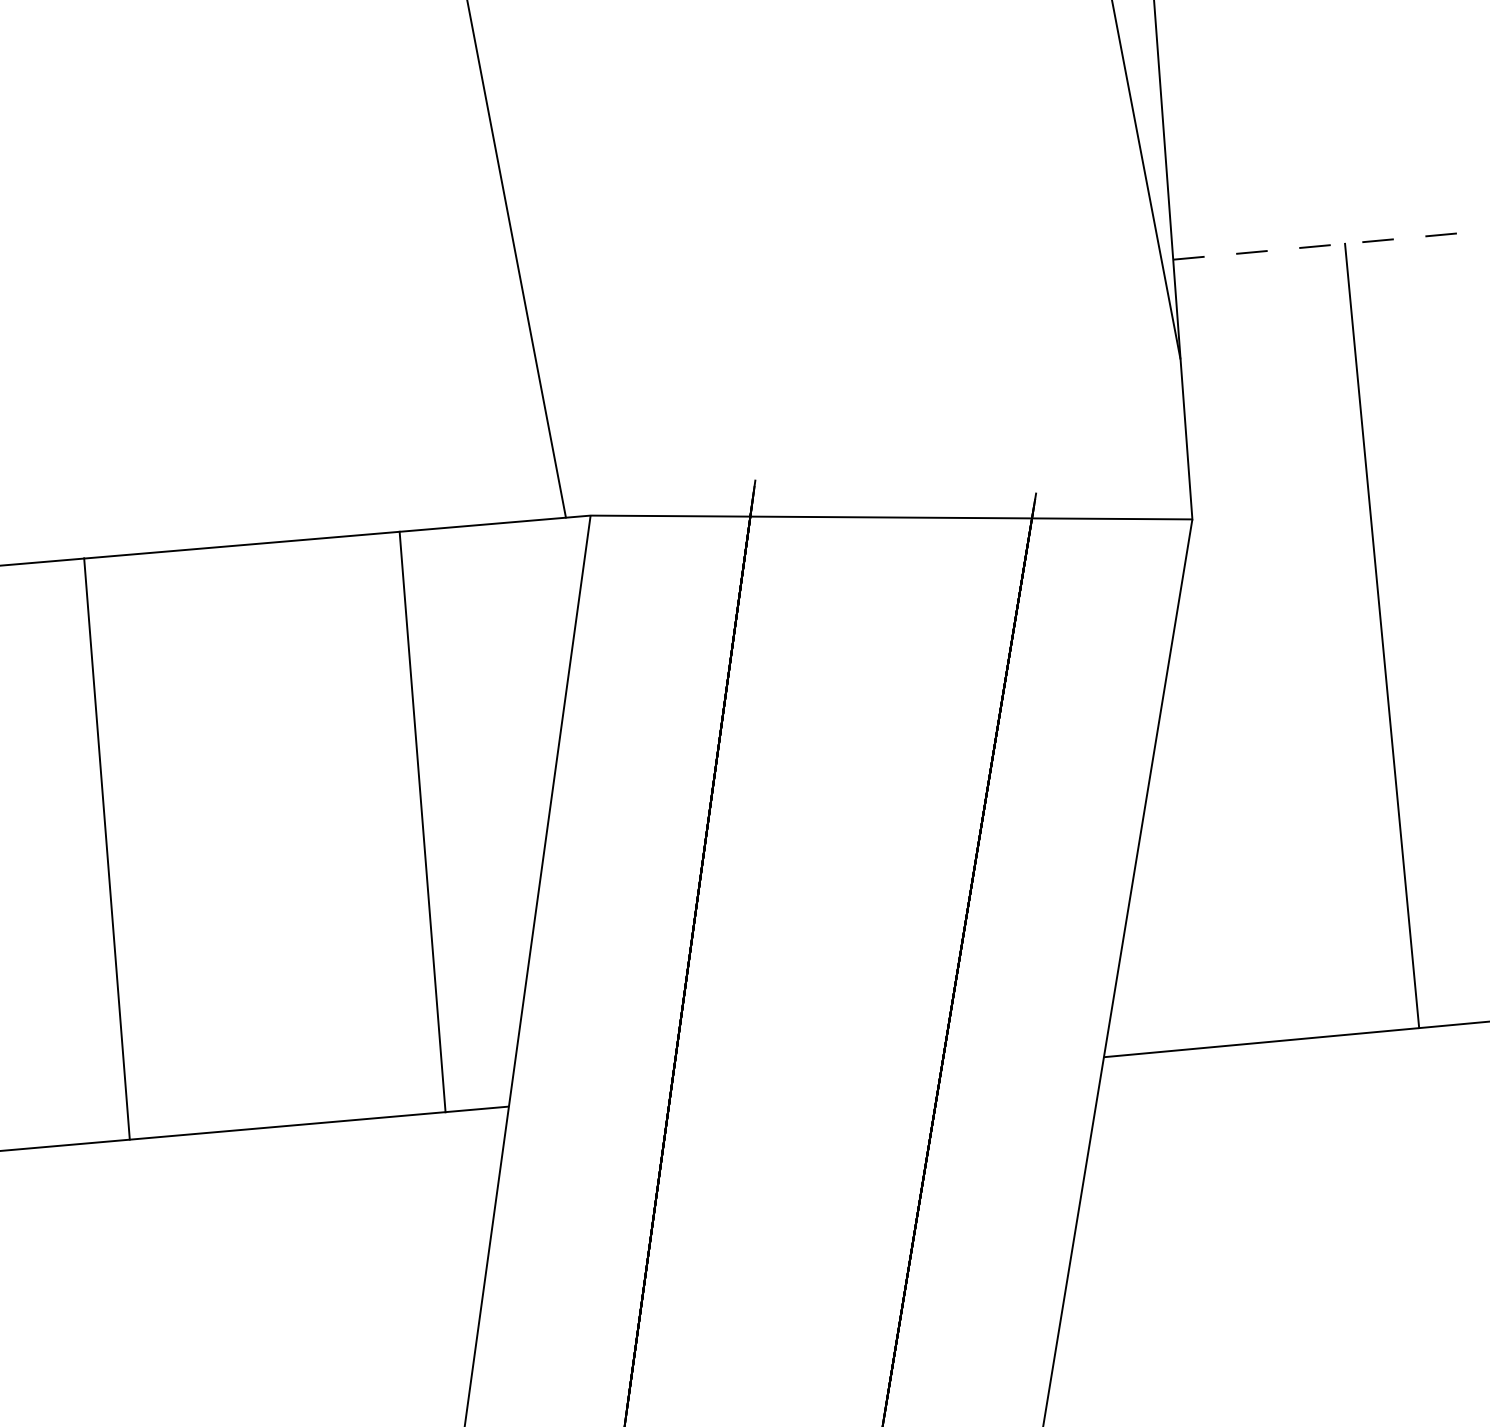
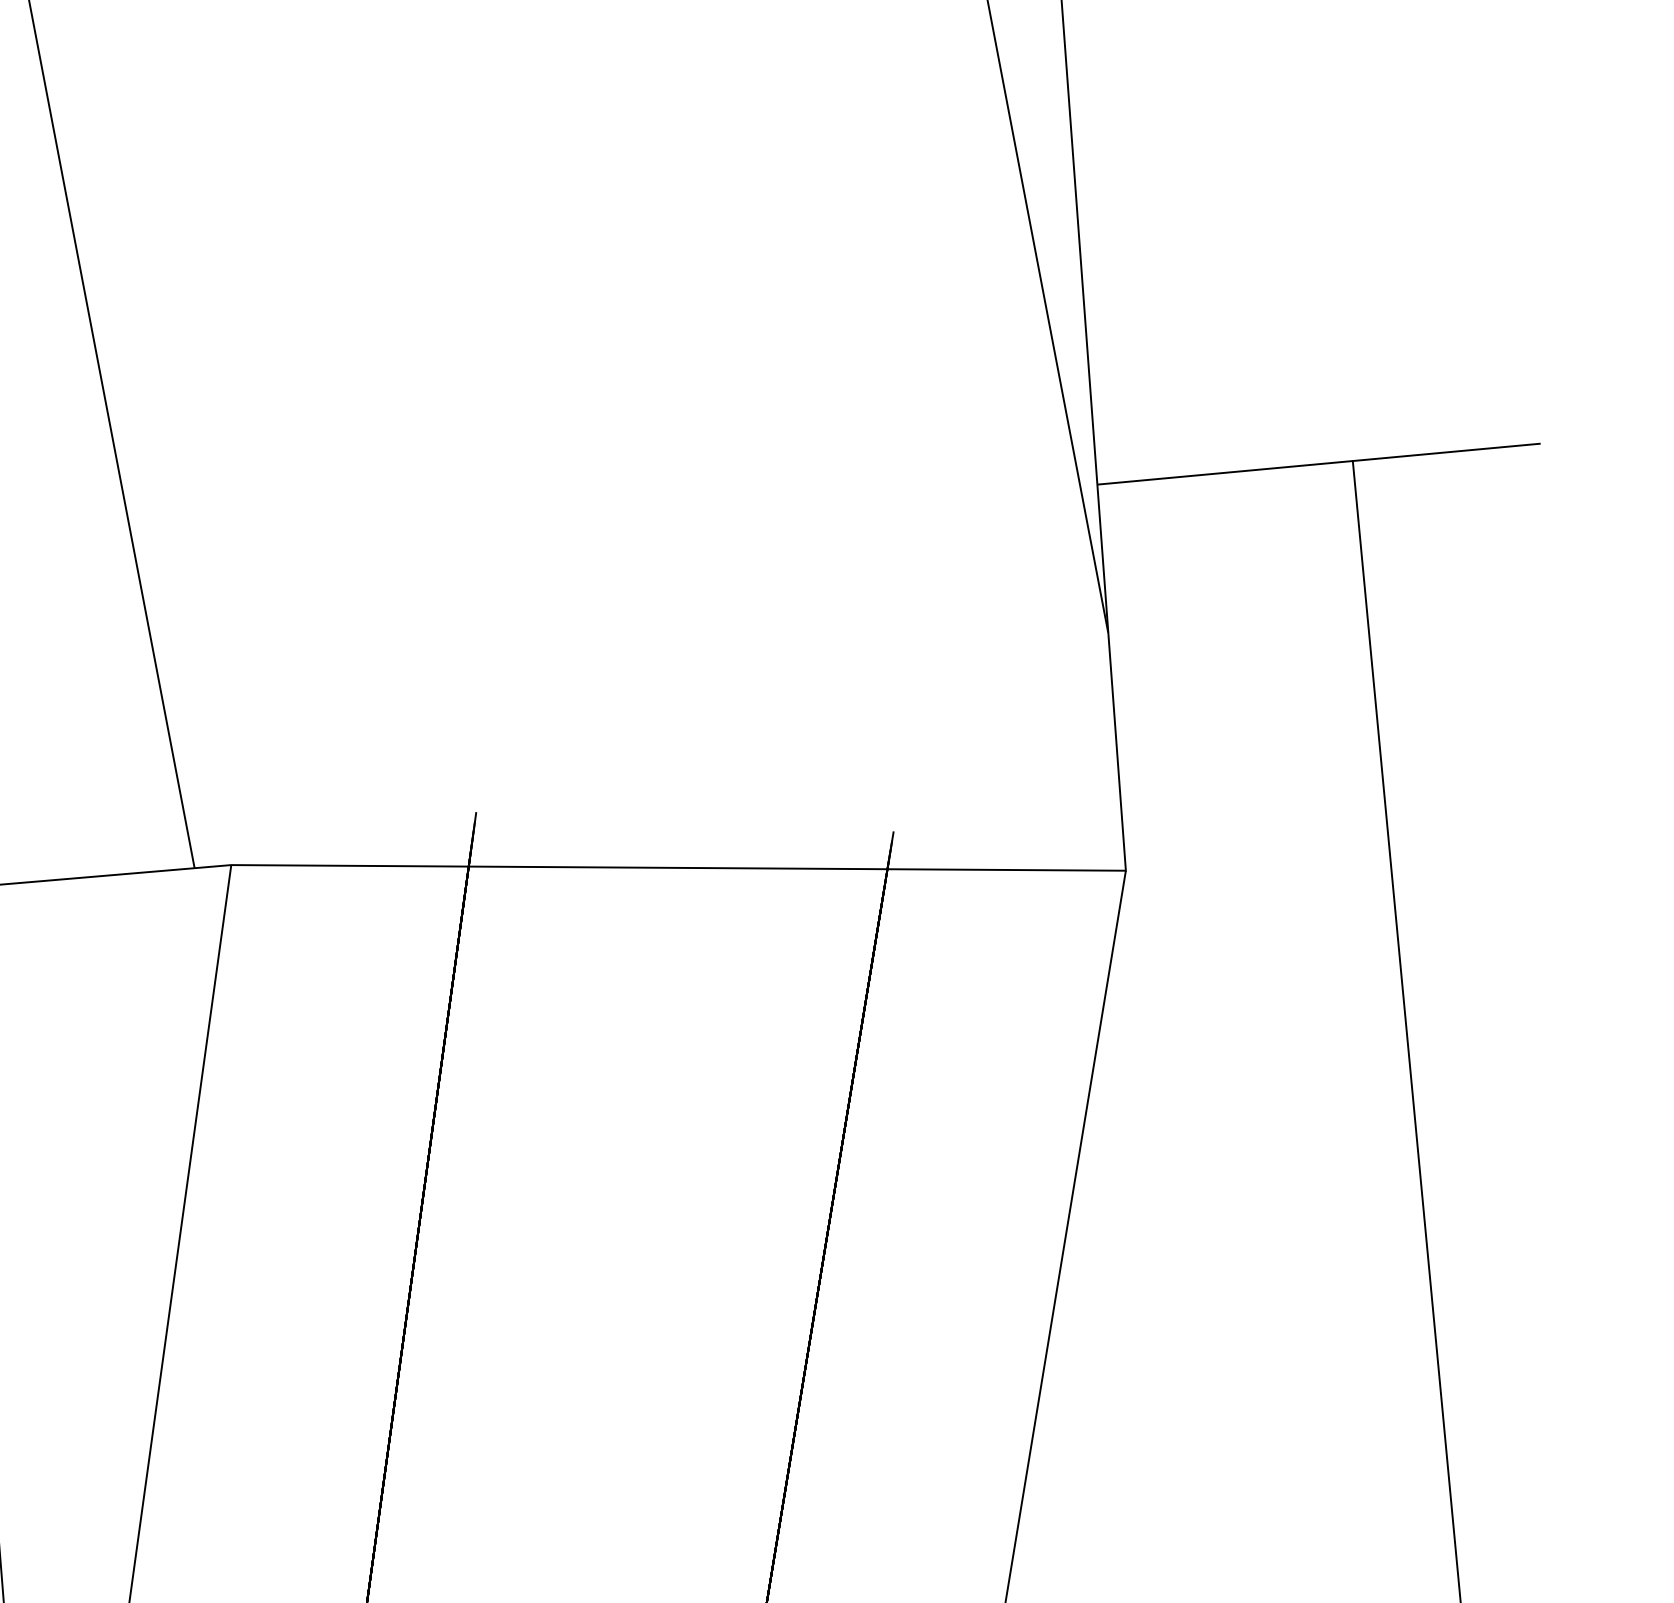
line: (1322, 245) -> (1319, 463), dashed -> solid

